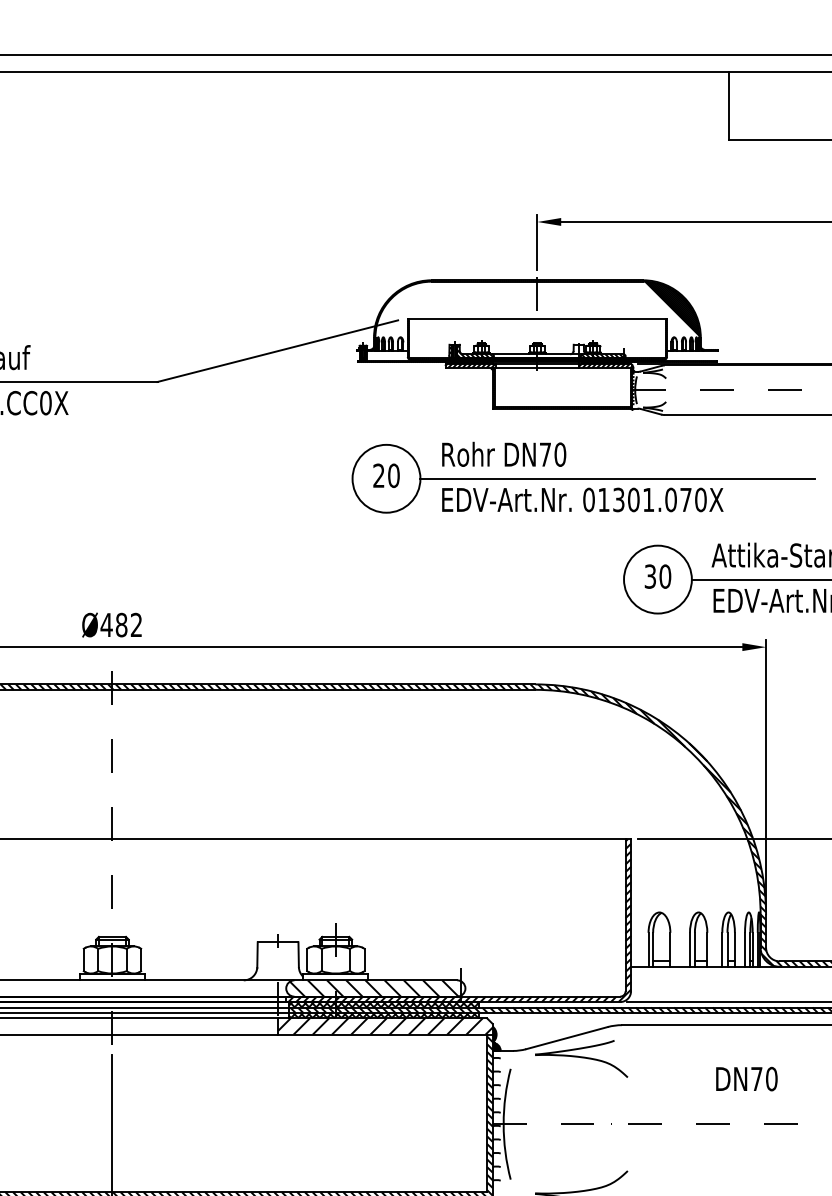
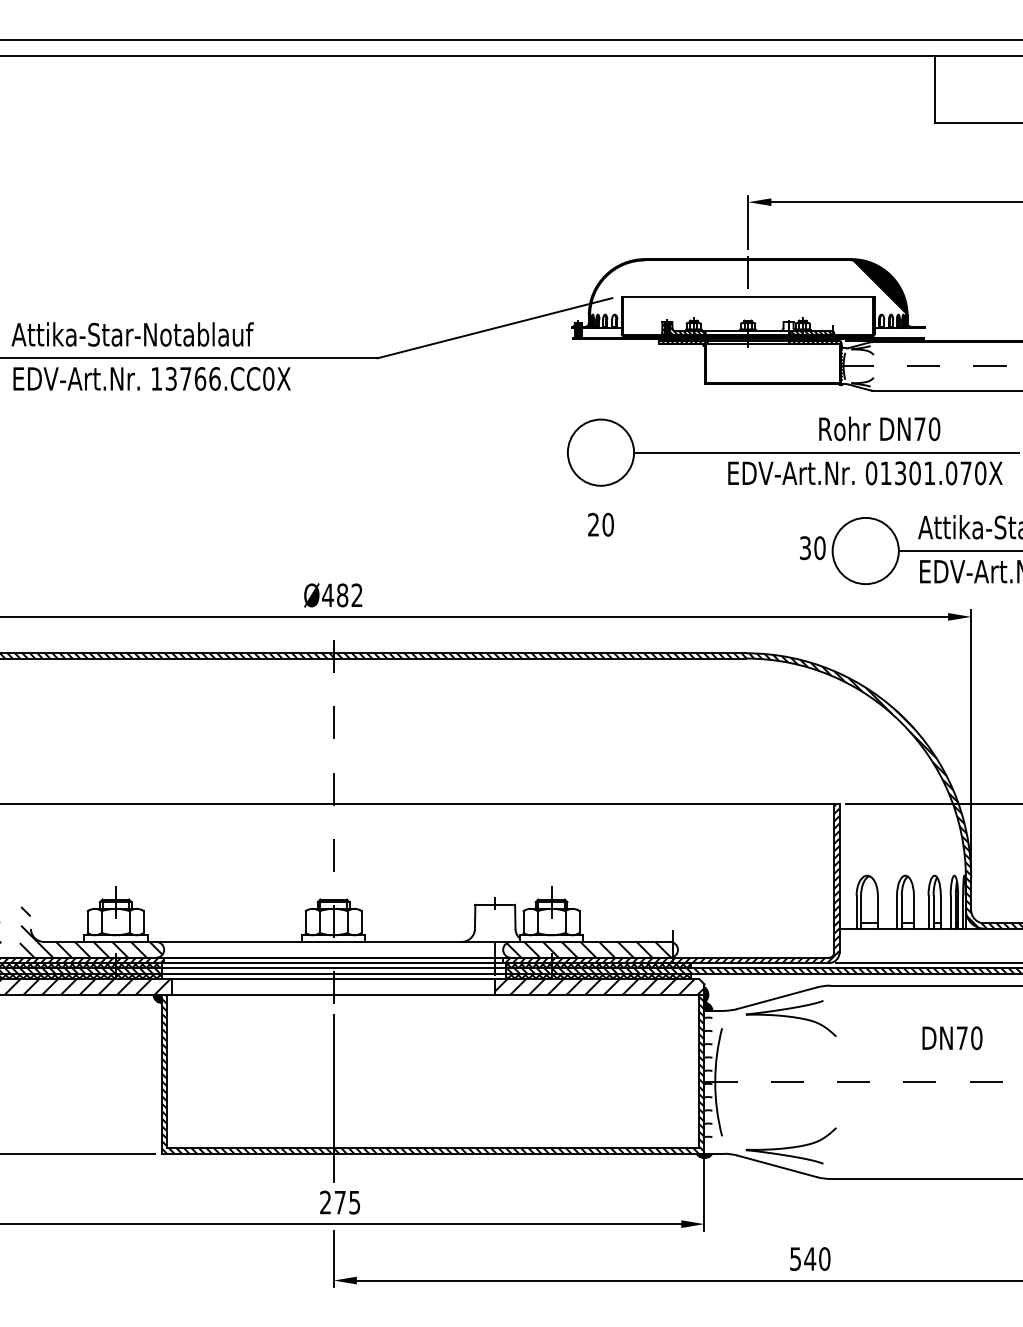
text: (503, 453) -> (879, 428), moved
text: (386, 475) -> (600, 524), moved
text: (582, 500) -> (865, 473), moved
text: (657, 577) -> (812, 548), moved

